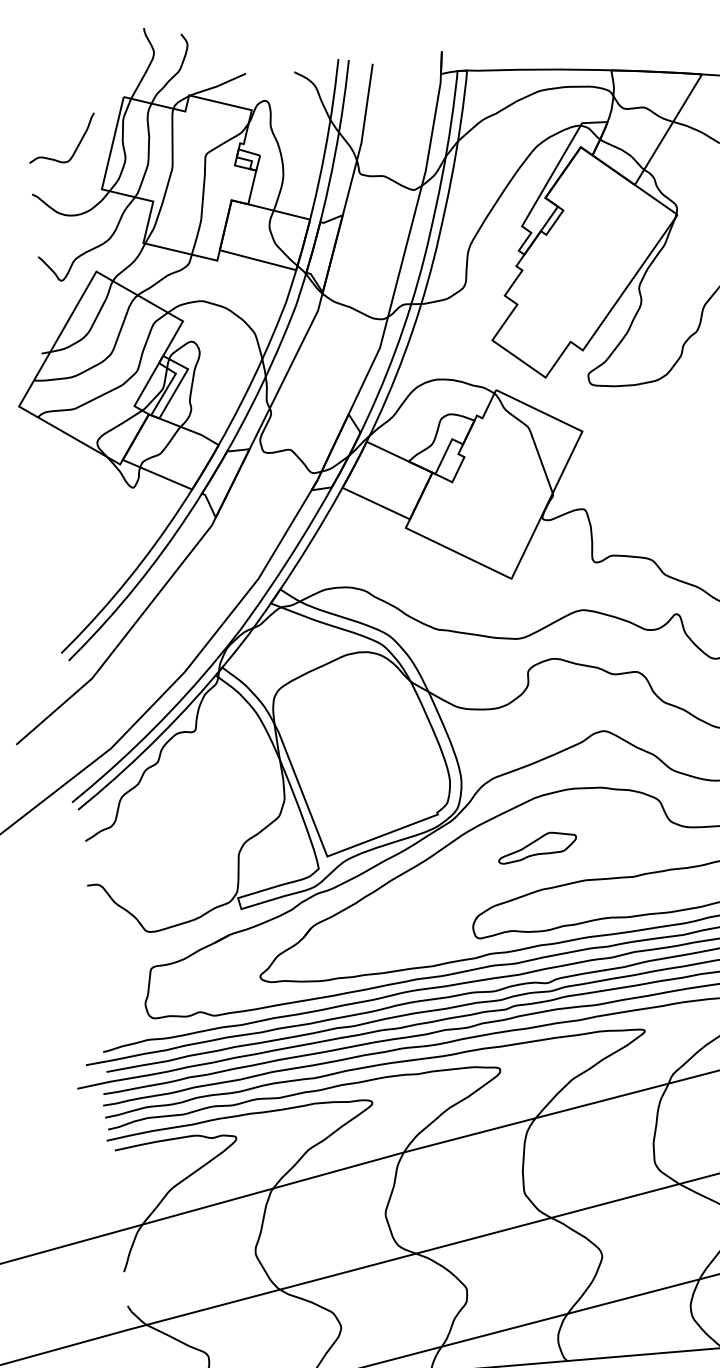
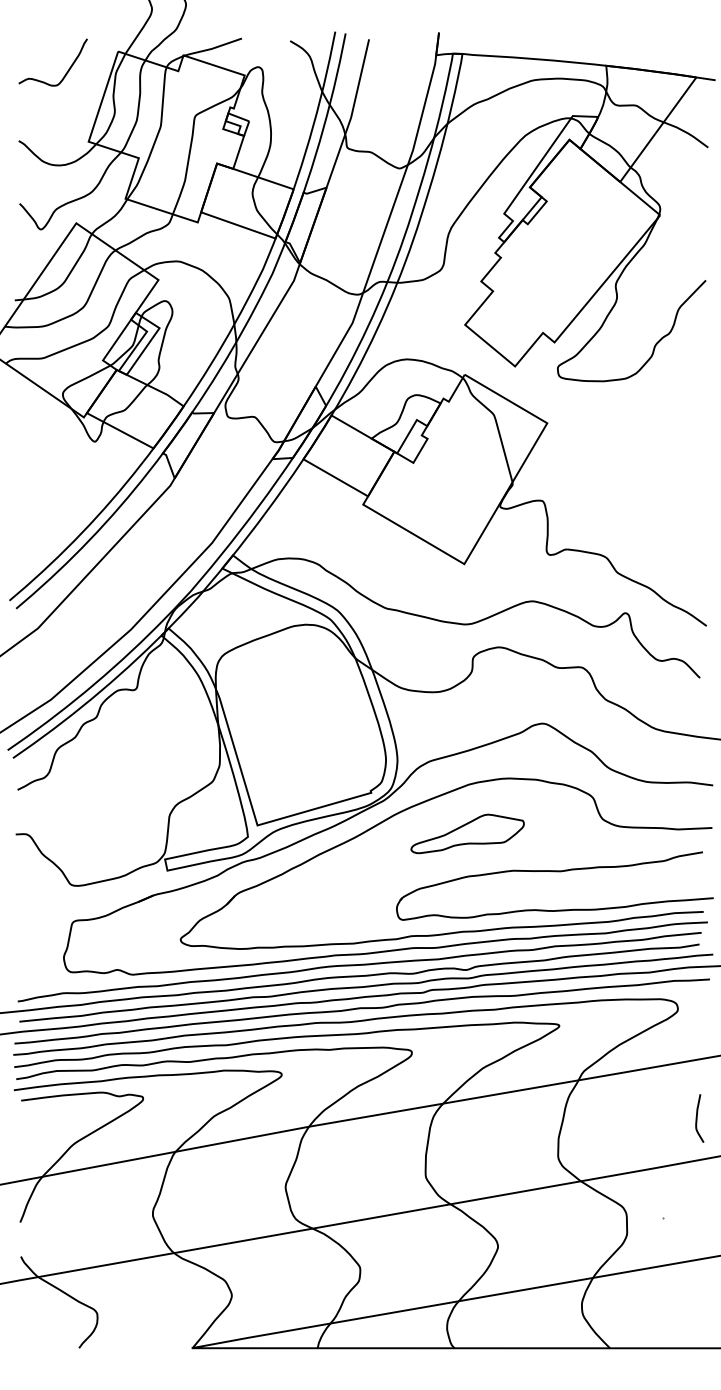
curve: (76, 146) -> (67, 70), moved
part: (537, 846) -> (467, 833), size x1.43

